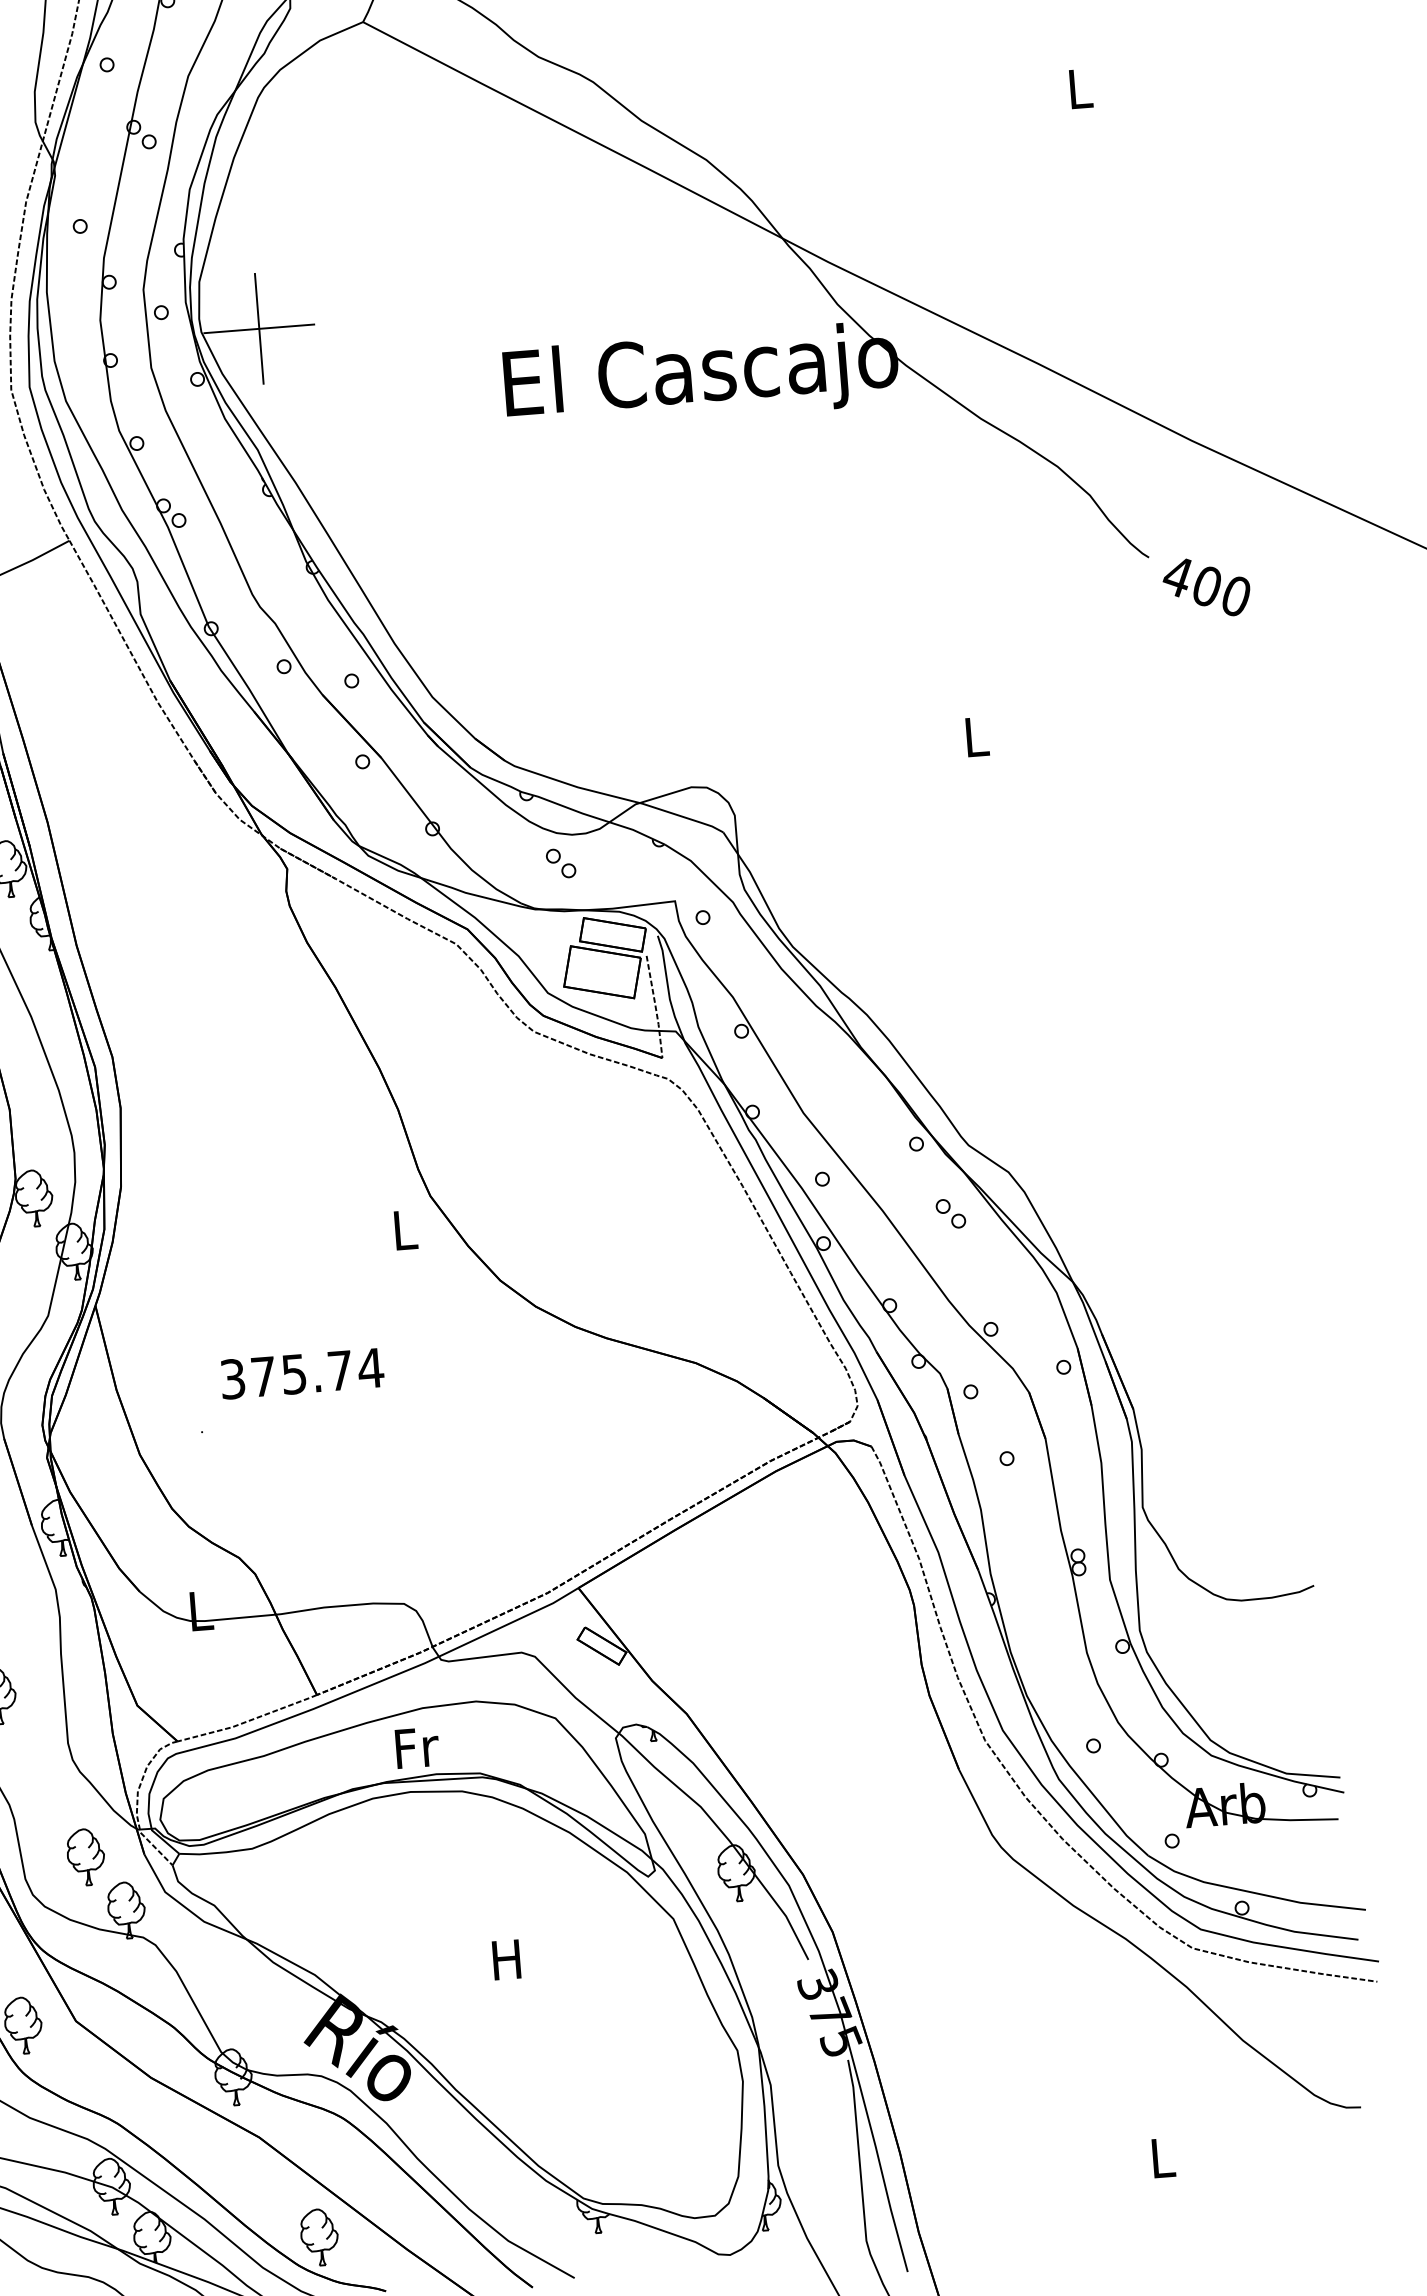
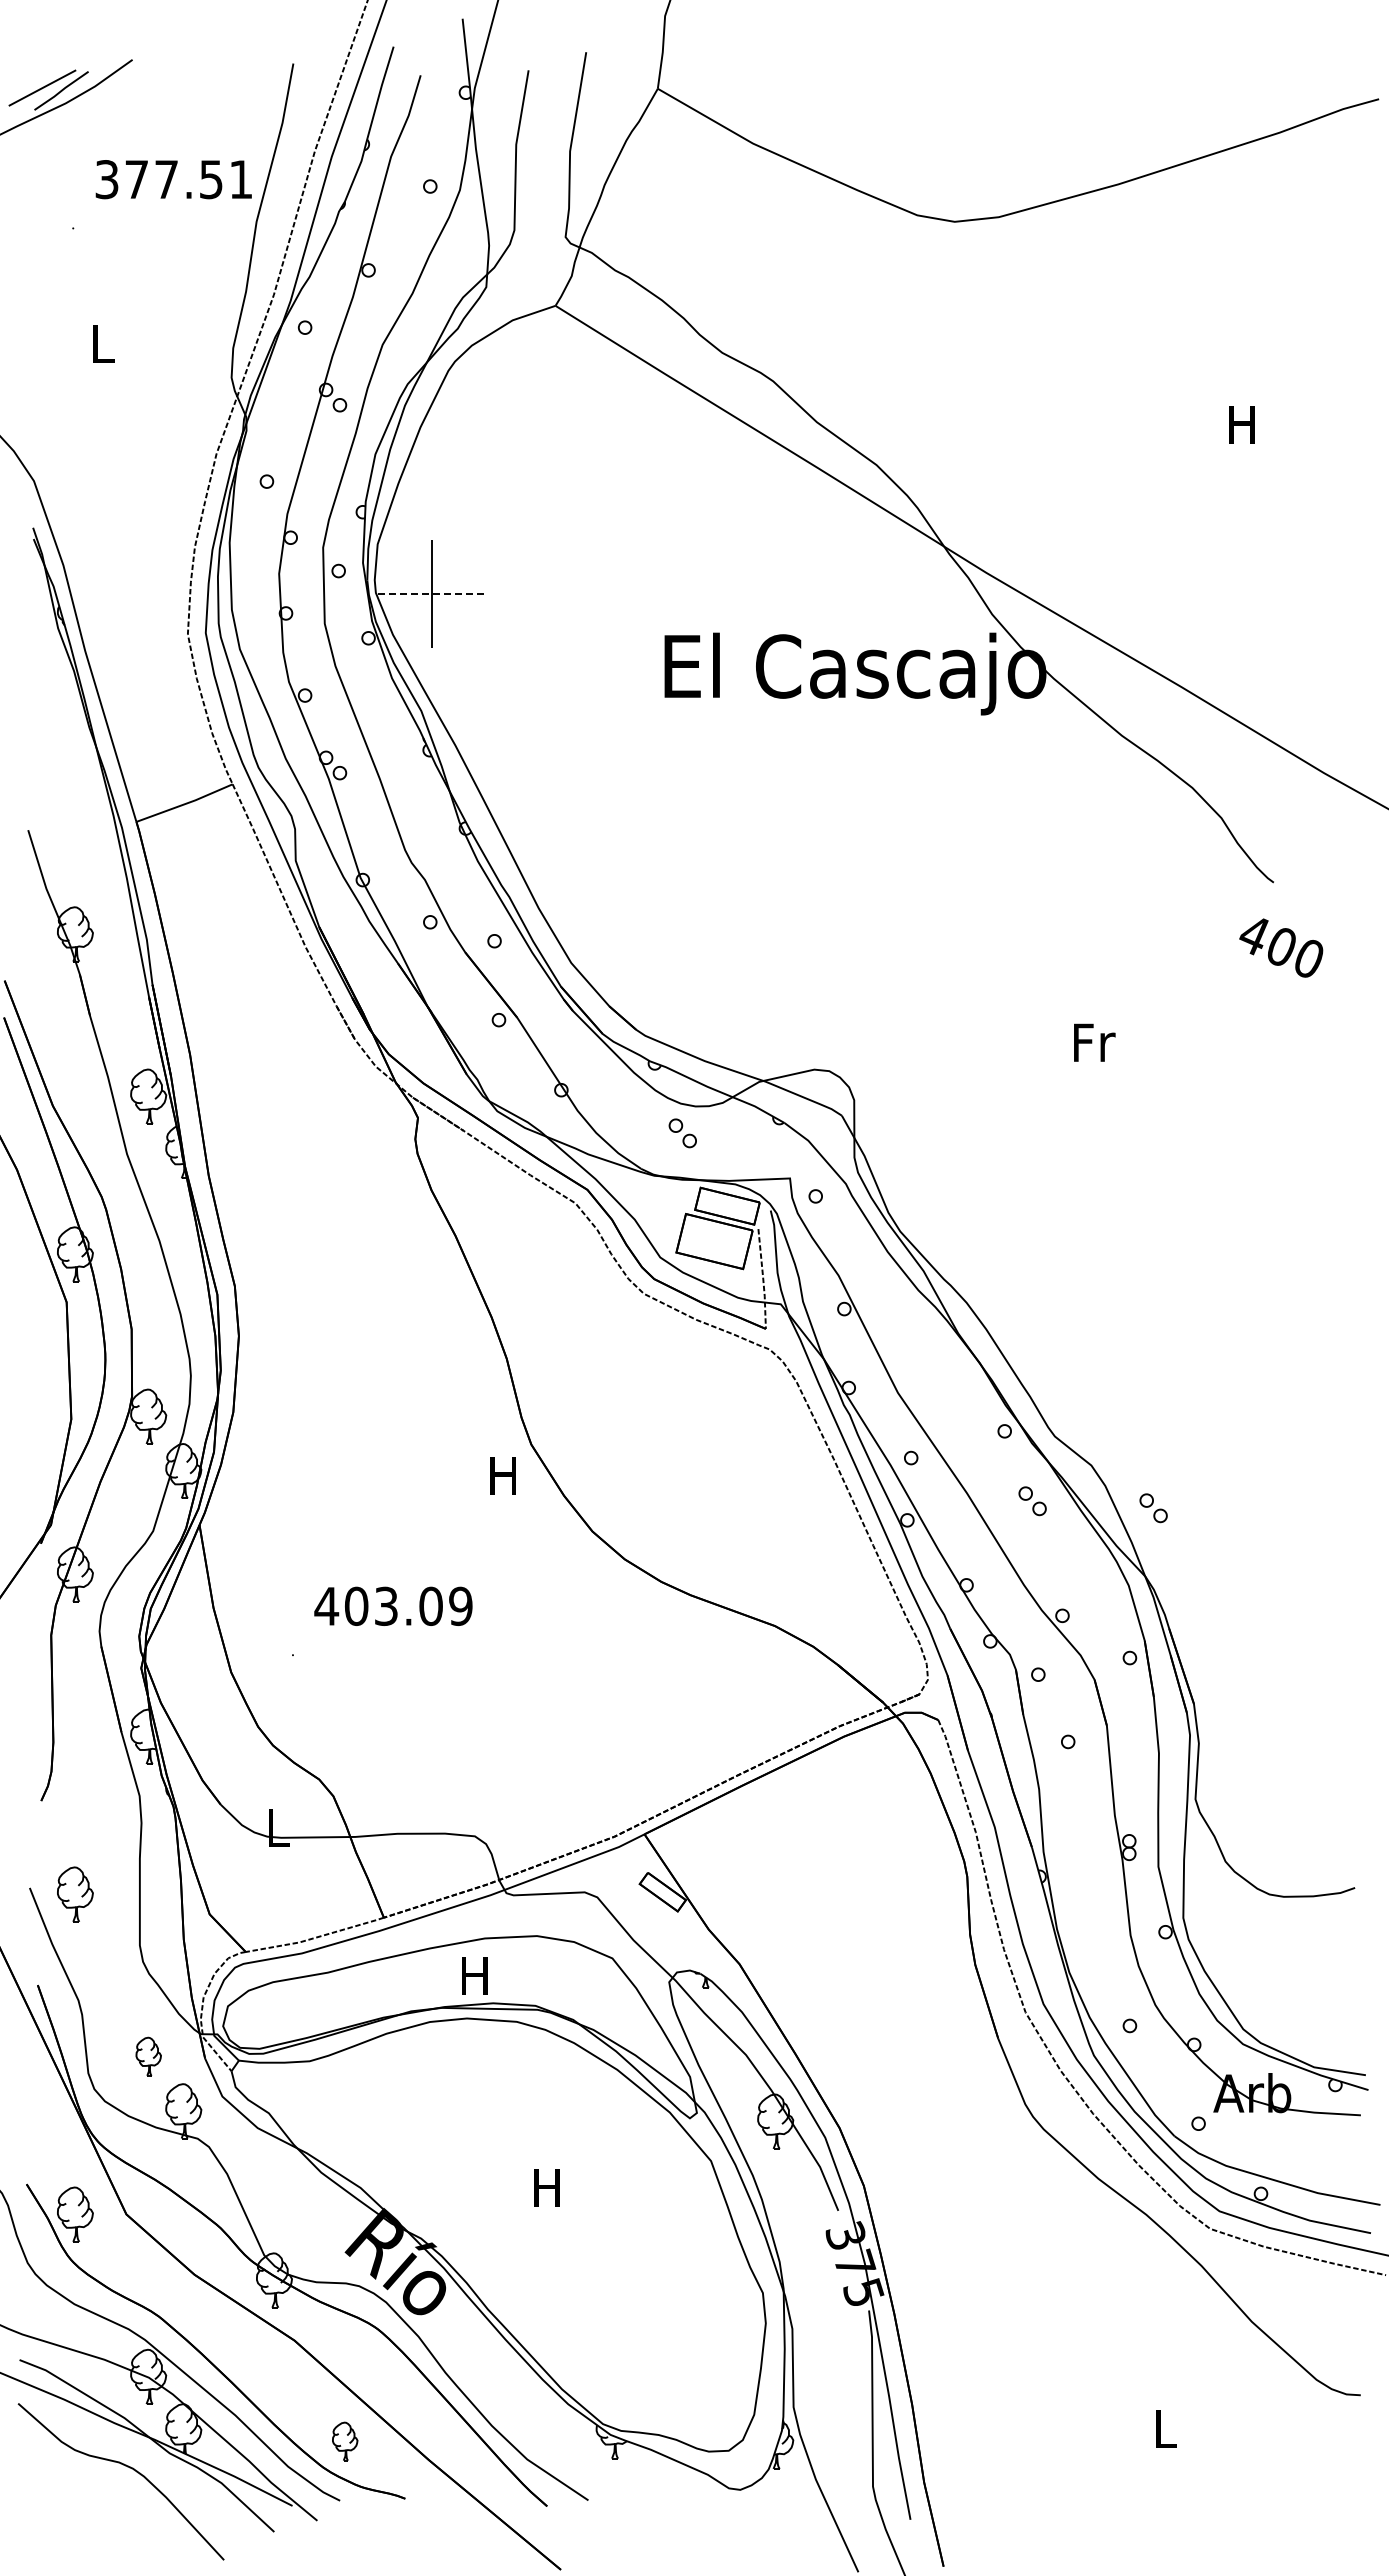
text: (1078, 88) -> (1241, 424), L -> H
line: (259, 329) -> (432, 594), solid -> dashed
text: (1206, 587) -> (1281, 947), moved
text: (977, 736) -> (1094, 1042), L -> Fr
part: (1075, 1211) -> (1153, 1508), added
text: (403, 1230) -> (502, 1475), L -> H
text: (301, 1373) -> (393, 1606), 375.74 -> 403.09
text: (417, 1747) -> (476, 1976), Fr -> H
part: (85, 1856) -> (148, 2056), size x0.7
part: (318, 2237) -> (344, 2441), size x0.7

